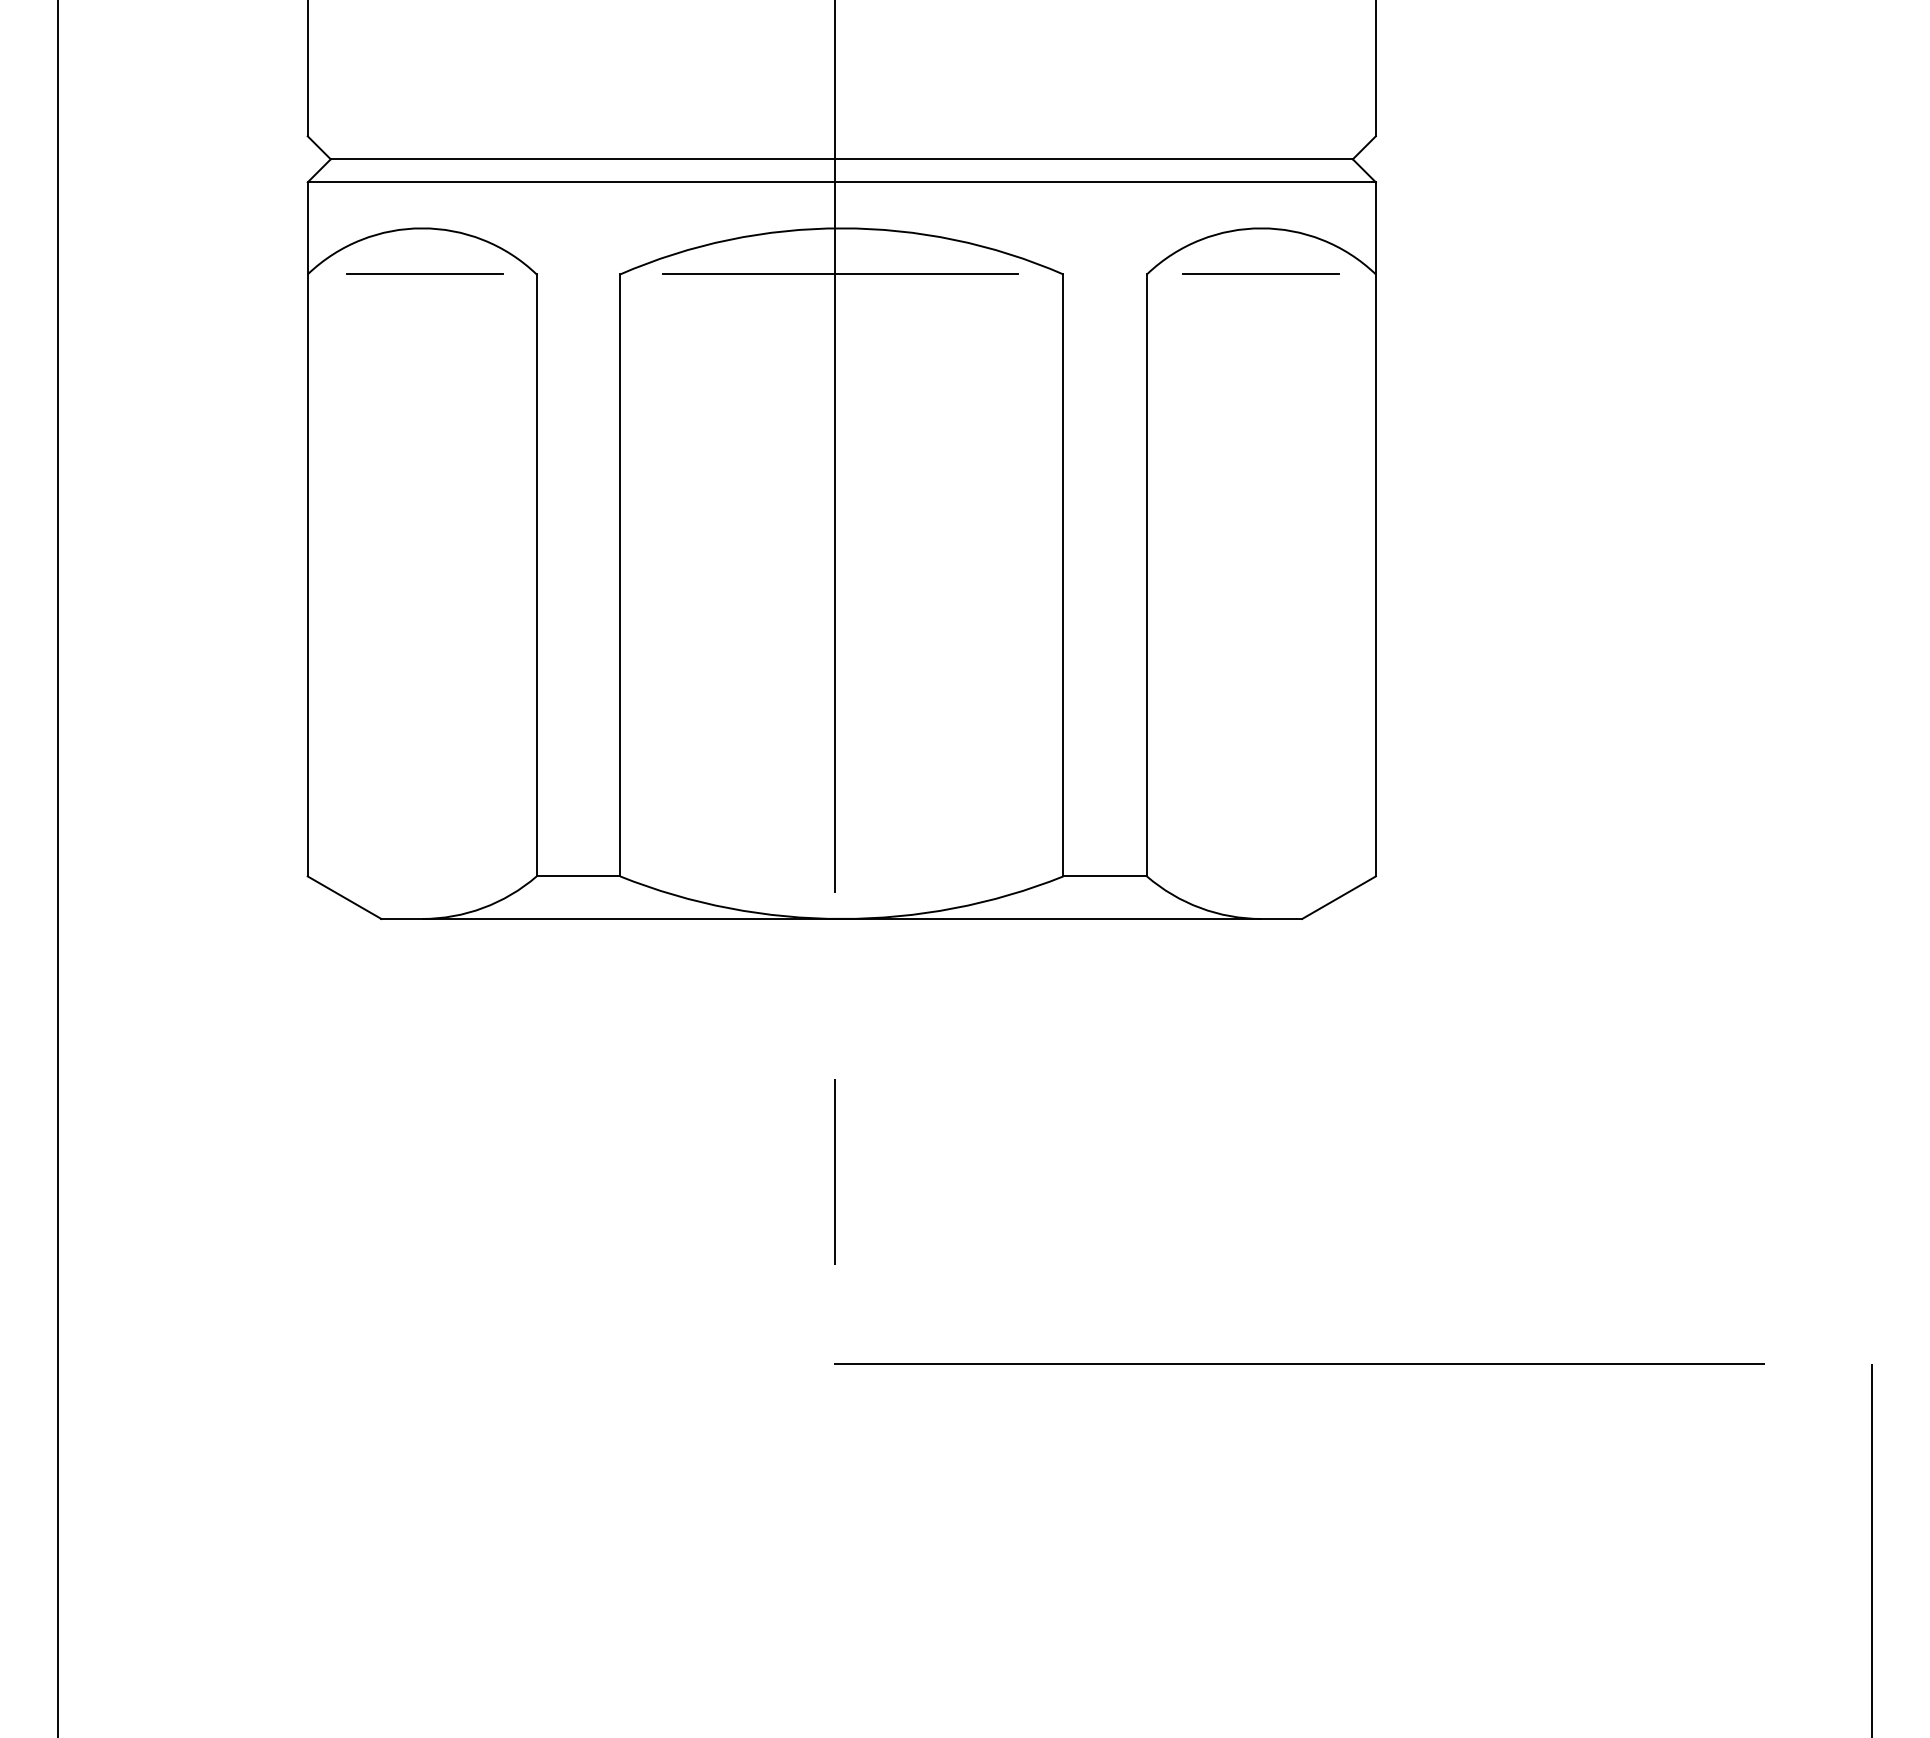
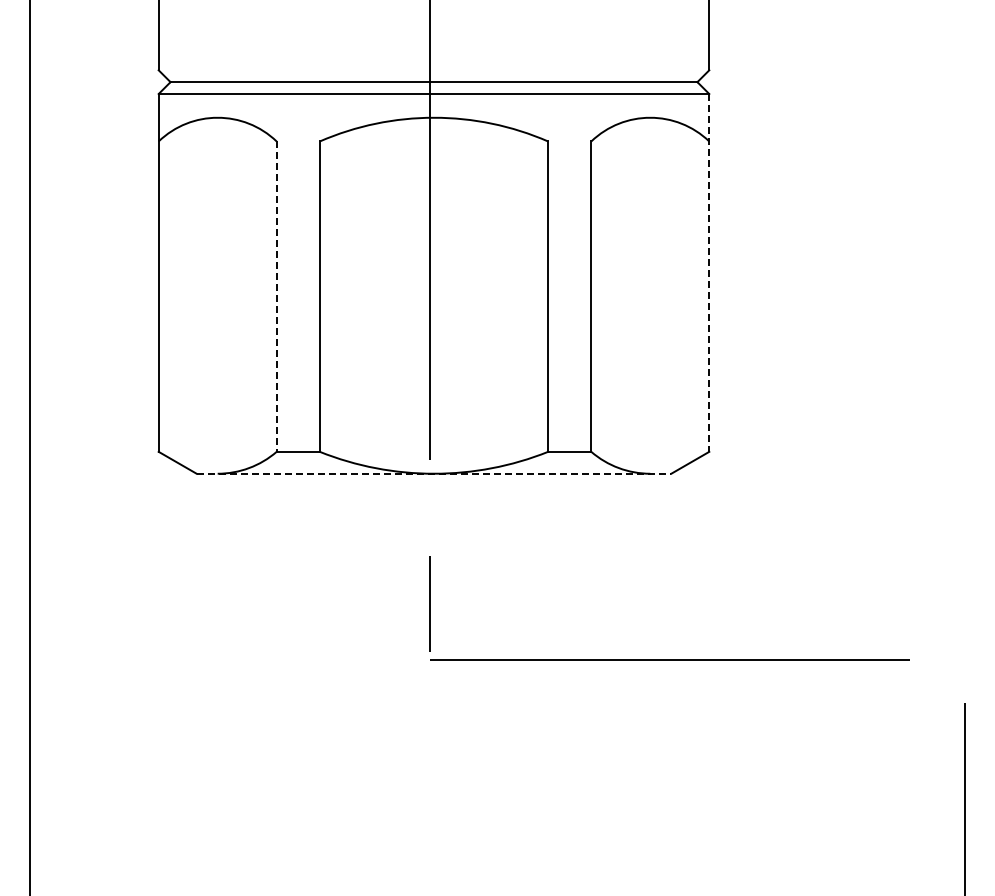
line: (423, 272) -> (218, 140), removed
line: (838, 274) -> (432, 141), removed
line: (1259, 274) -> (649, 141), removed
line: (1376, 528) -> (709, 272), solid -> dashed
line: (536, 577) -> (276, 297), solid -> dashed
line: (842, 918) -> (434, 473), solid -> dashed
line: (1298, 1362) -> (669, 659), moved

